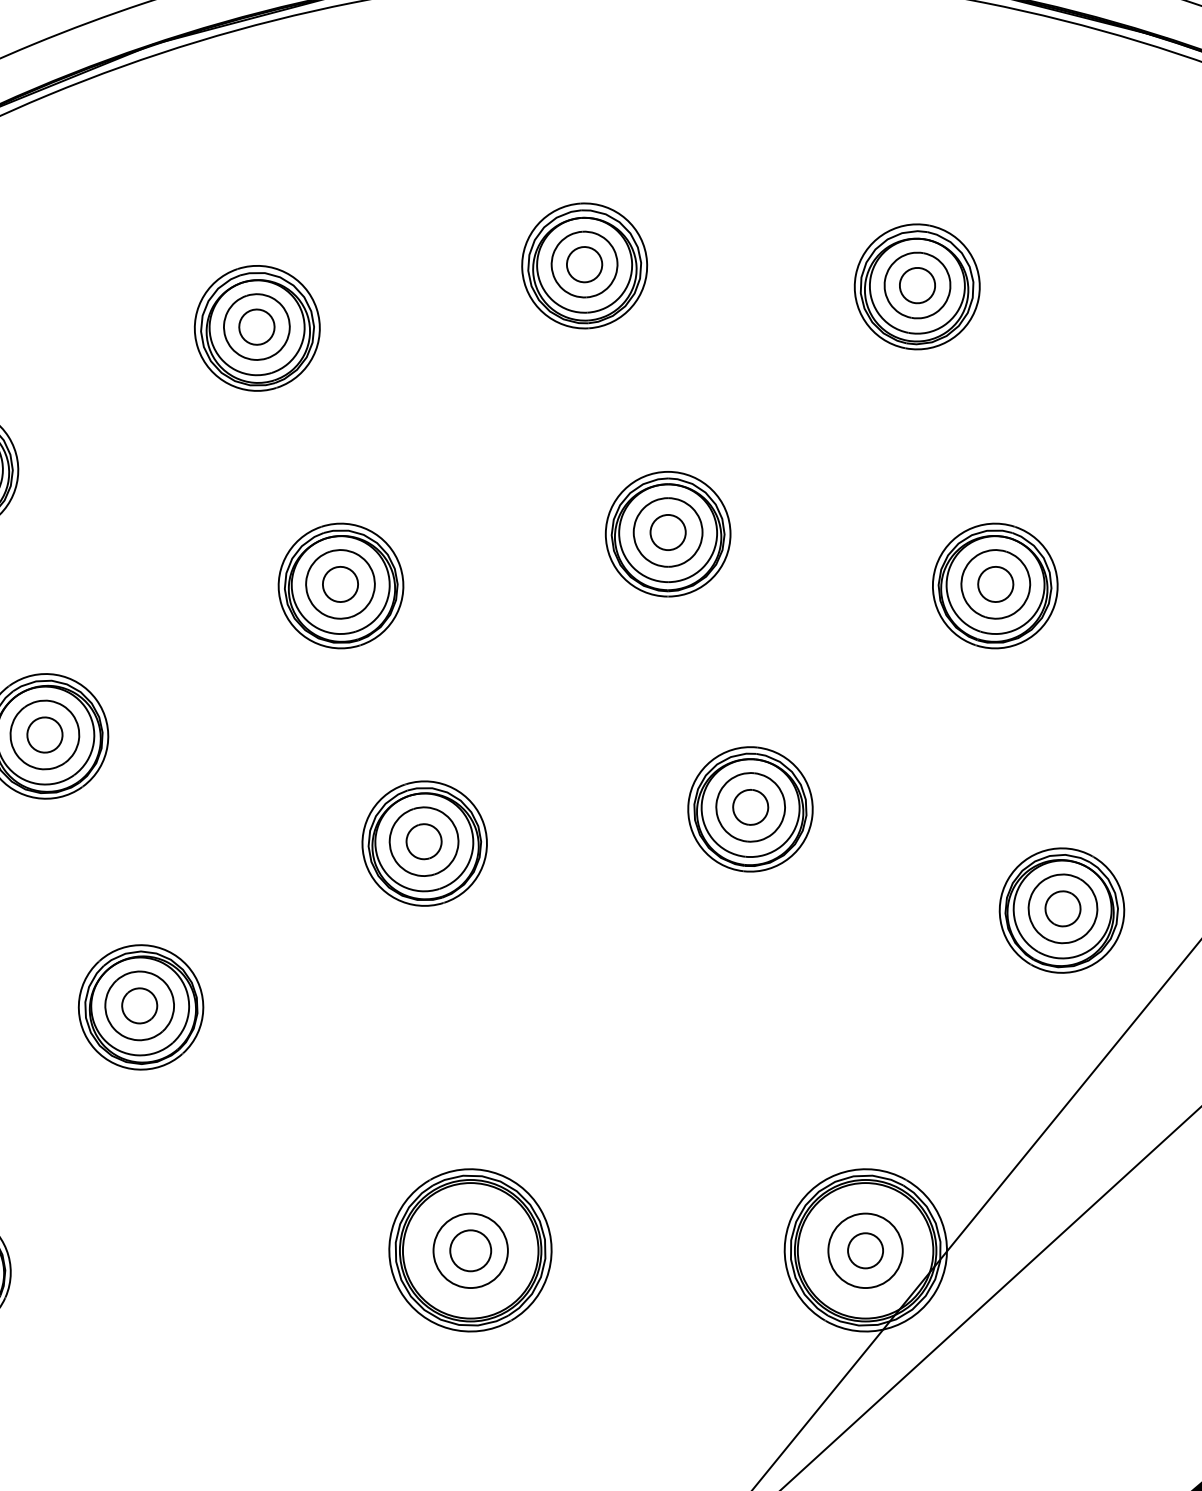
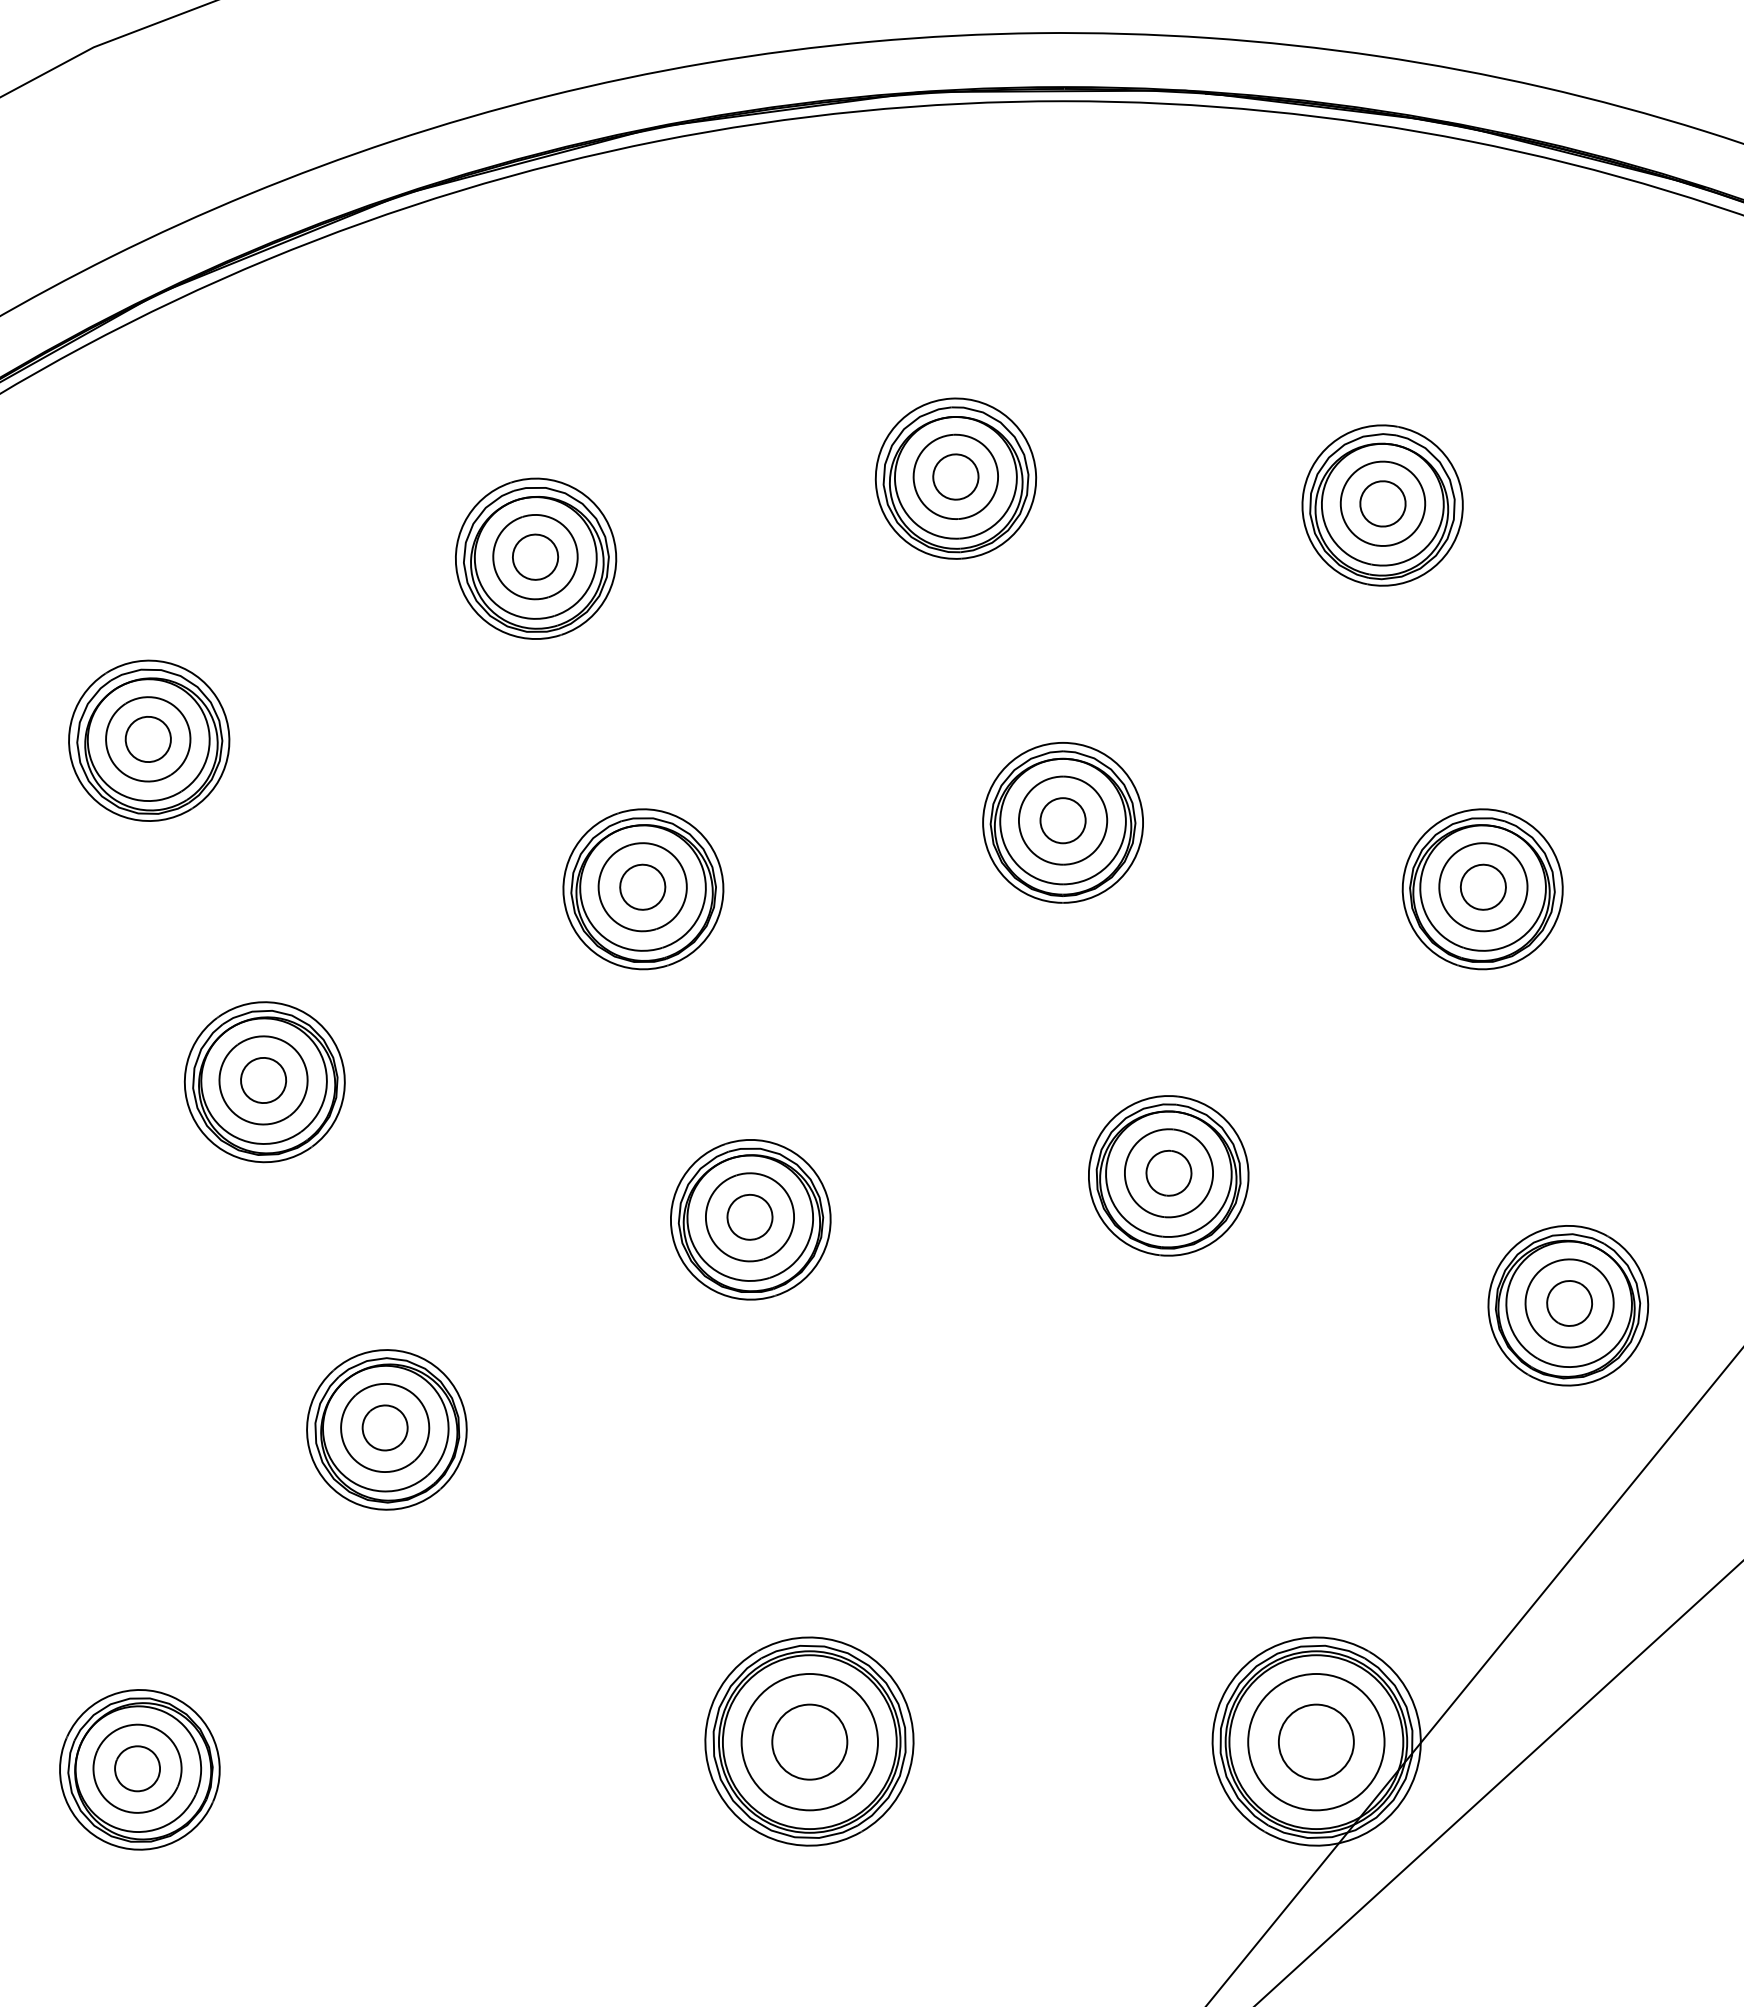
circle: (470, 1250) -> (809, 1741), size x1.43
circle: (470, 1250) -> (809, 1741), size x1.43
circle: (864, 1250) -> (1315, 1741), size x1.67
circle: (865, 1250) -> (1316, 1741), size x1.43

